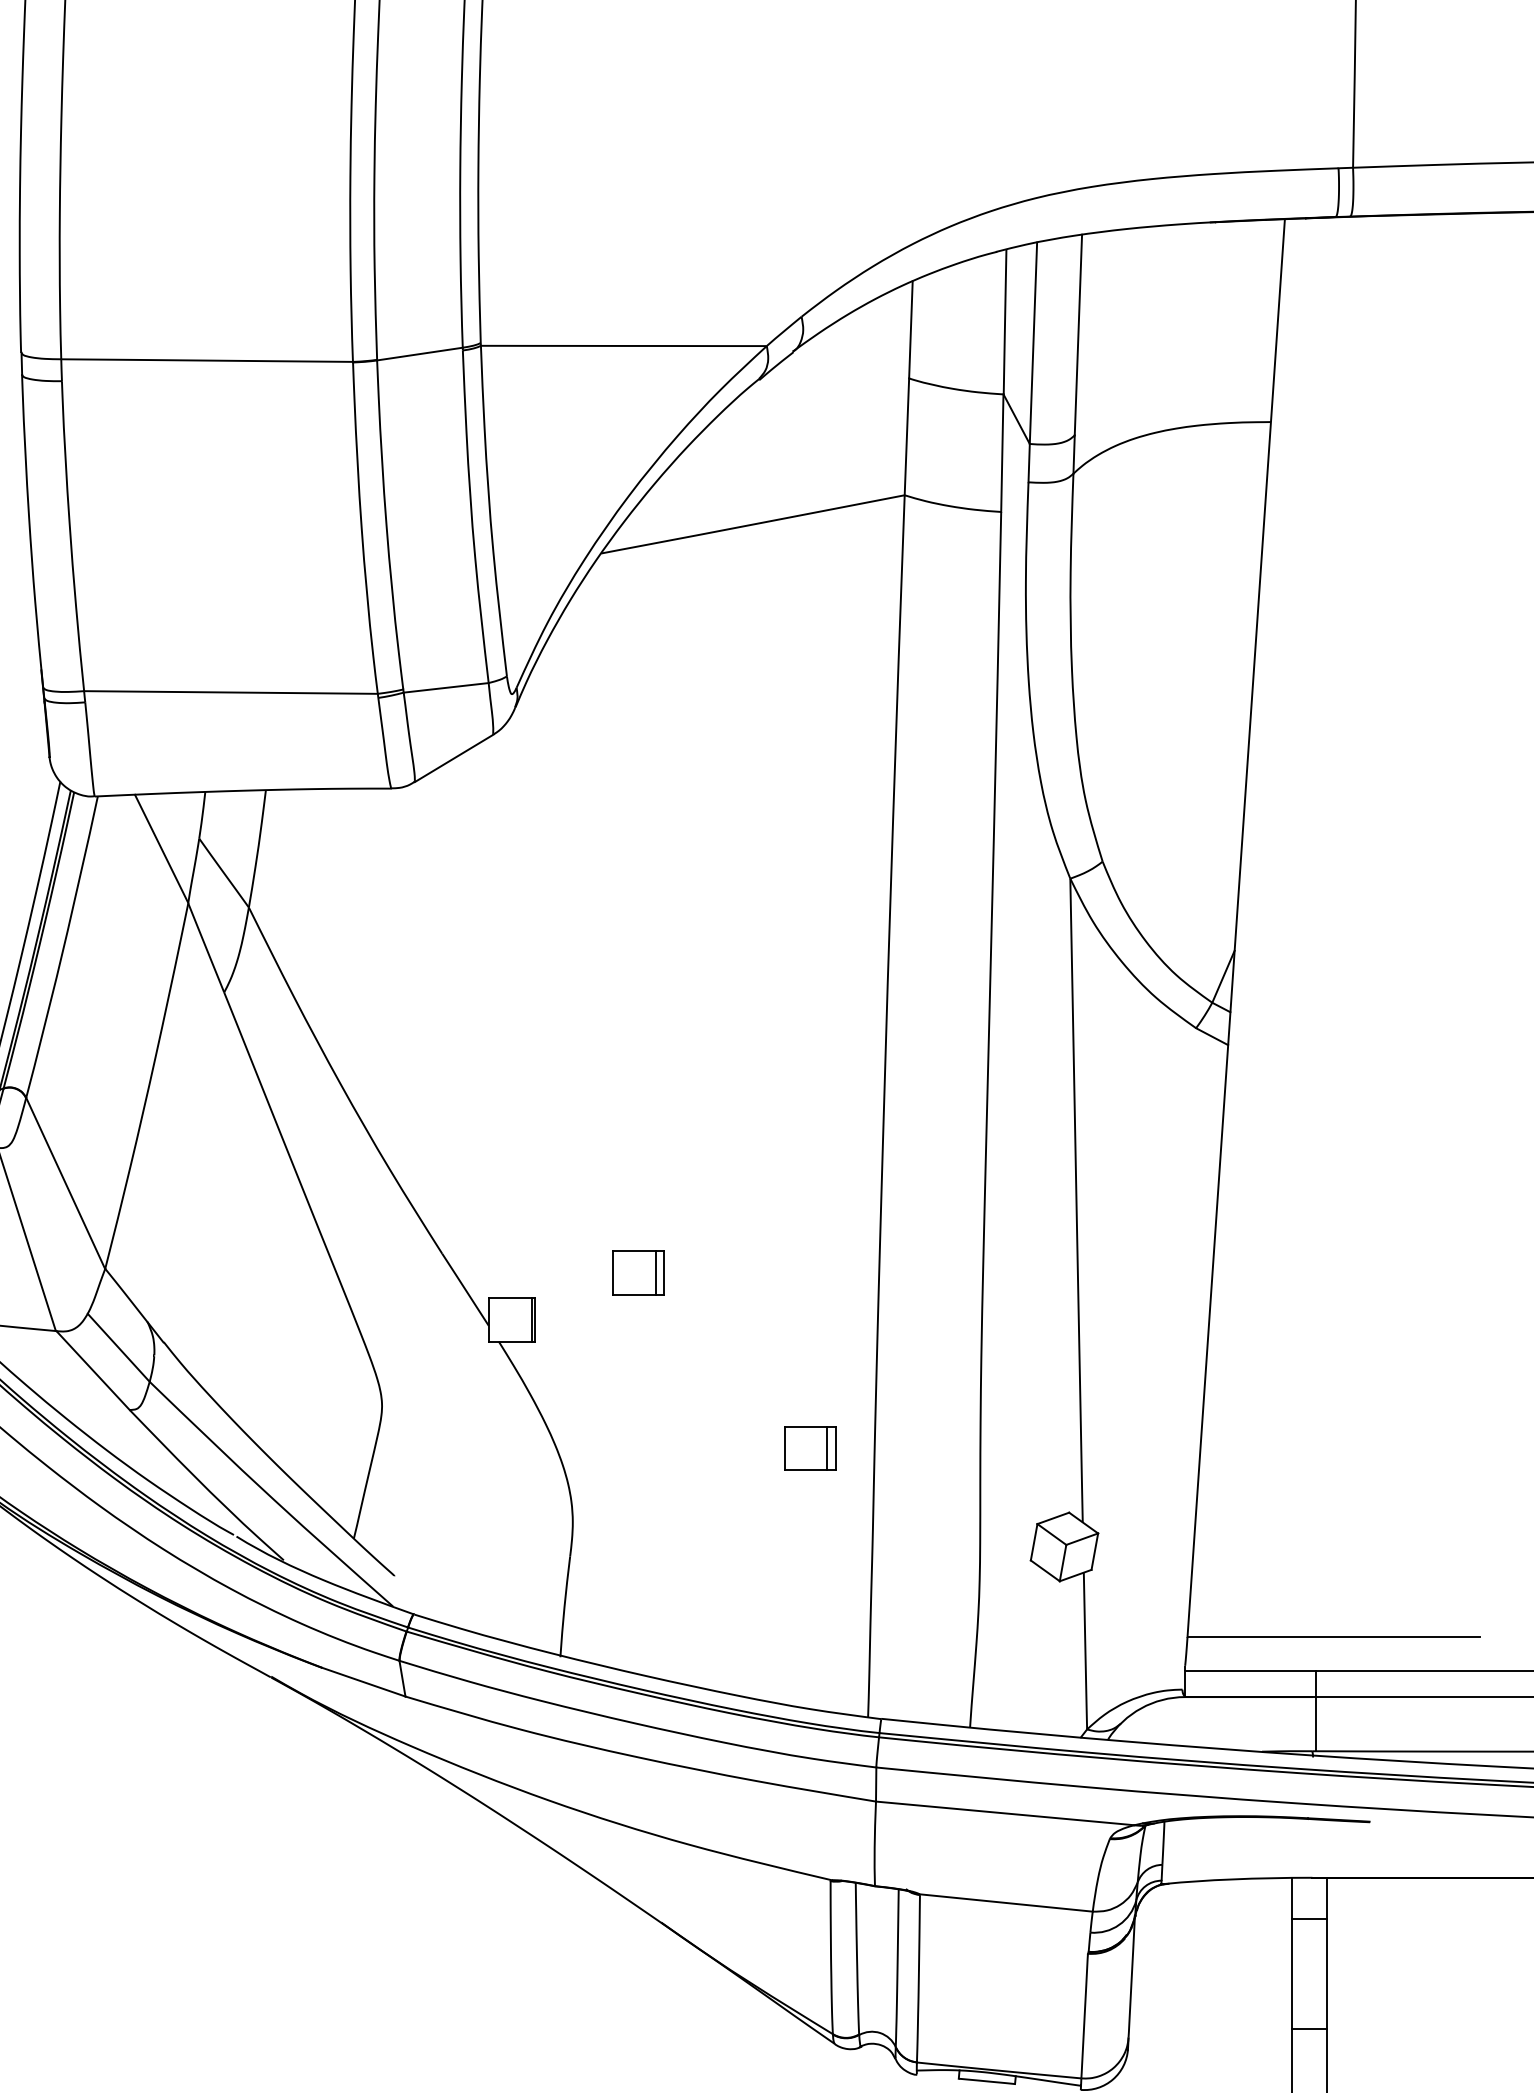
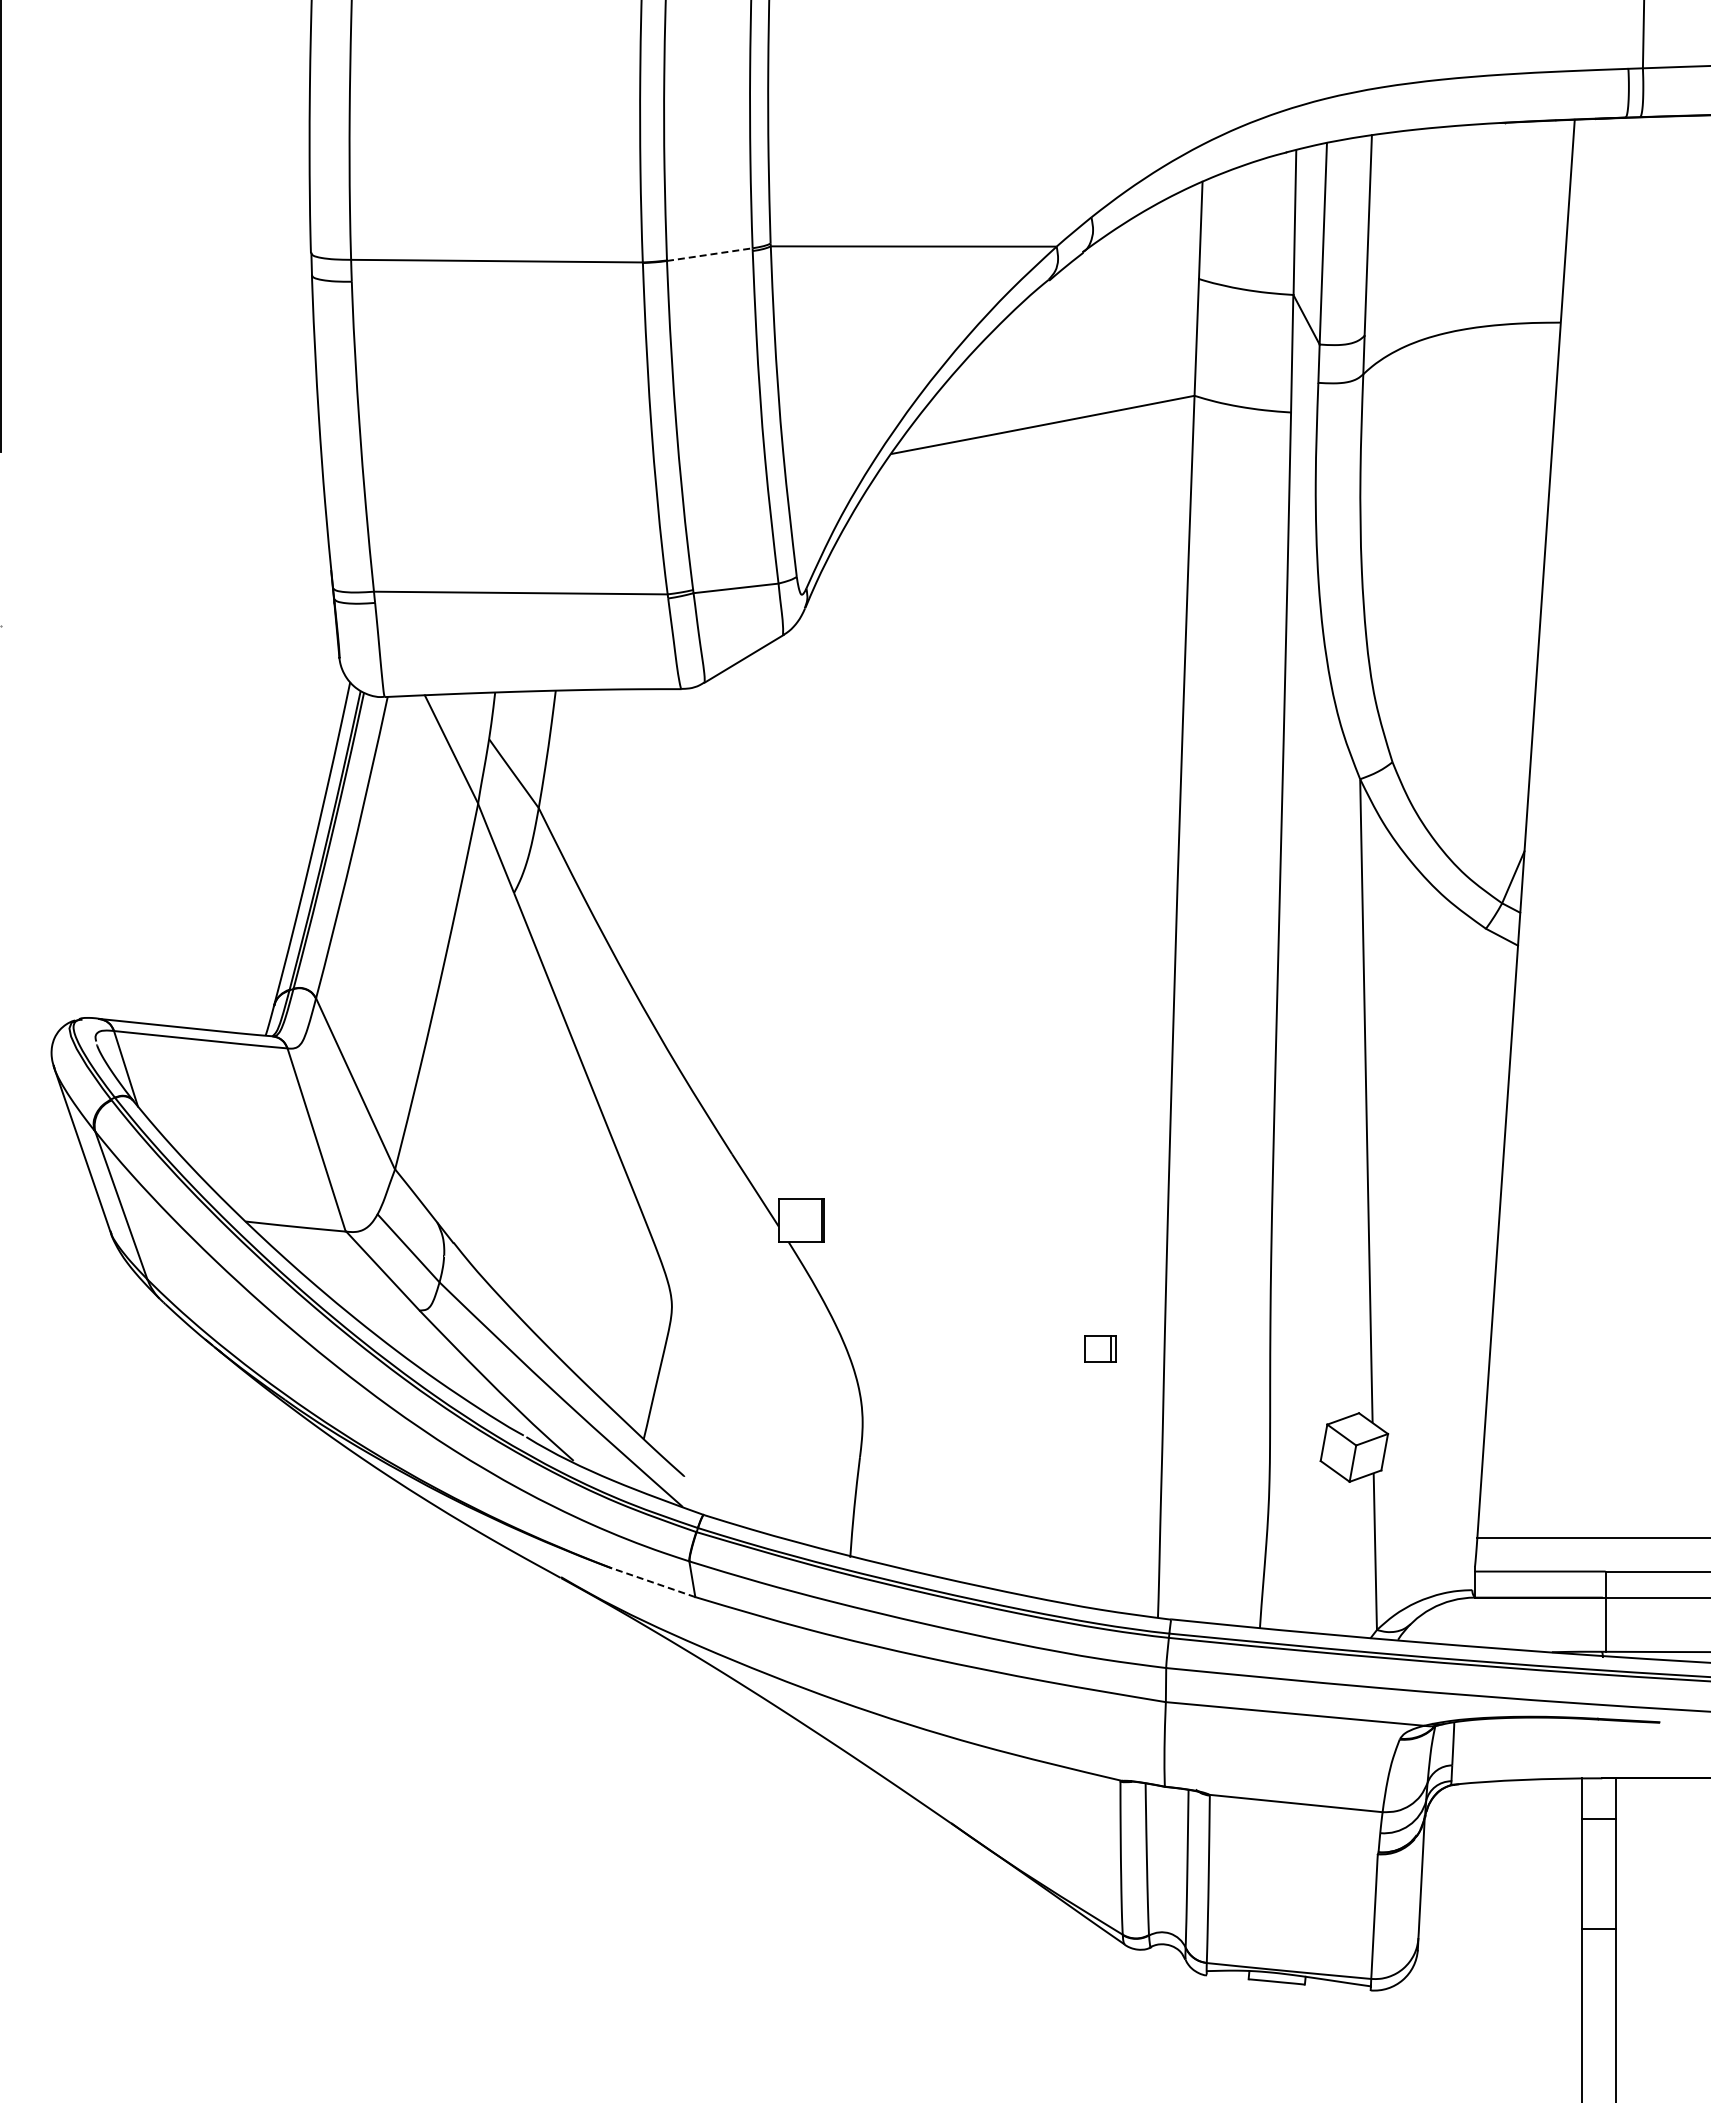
line: (420, 353) -> (710, 254), solid -> dashed
part: (638, 1272) -> (928, 1173), removed
part: (810, 1447) -> (1100, 1348), size x0.6
line: (363, 1681) -> (653, 1582), solid -> dashed

